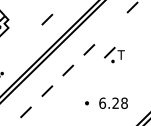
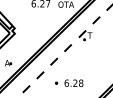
line: (47, 19) -> (40, 28), removed
part: (114, 54) -> (85, 35), moved
part: (106, 102) -> (69, 82), moved

